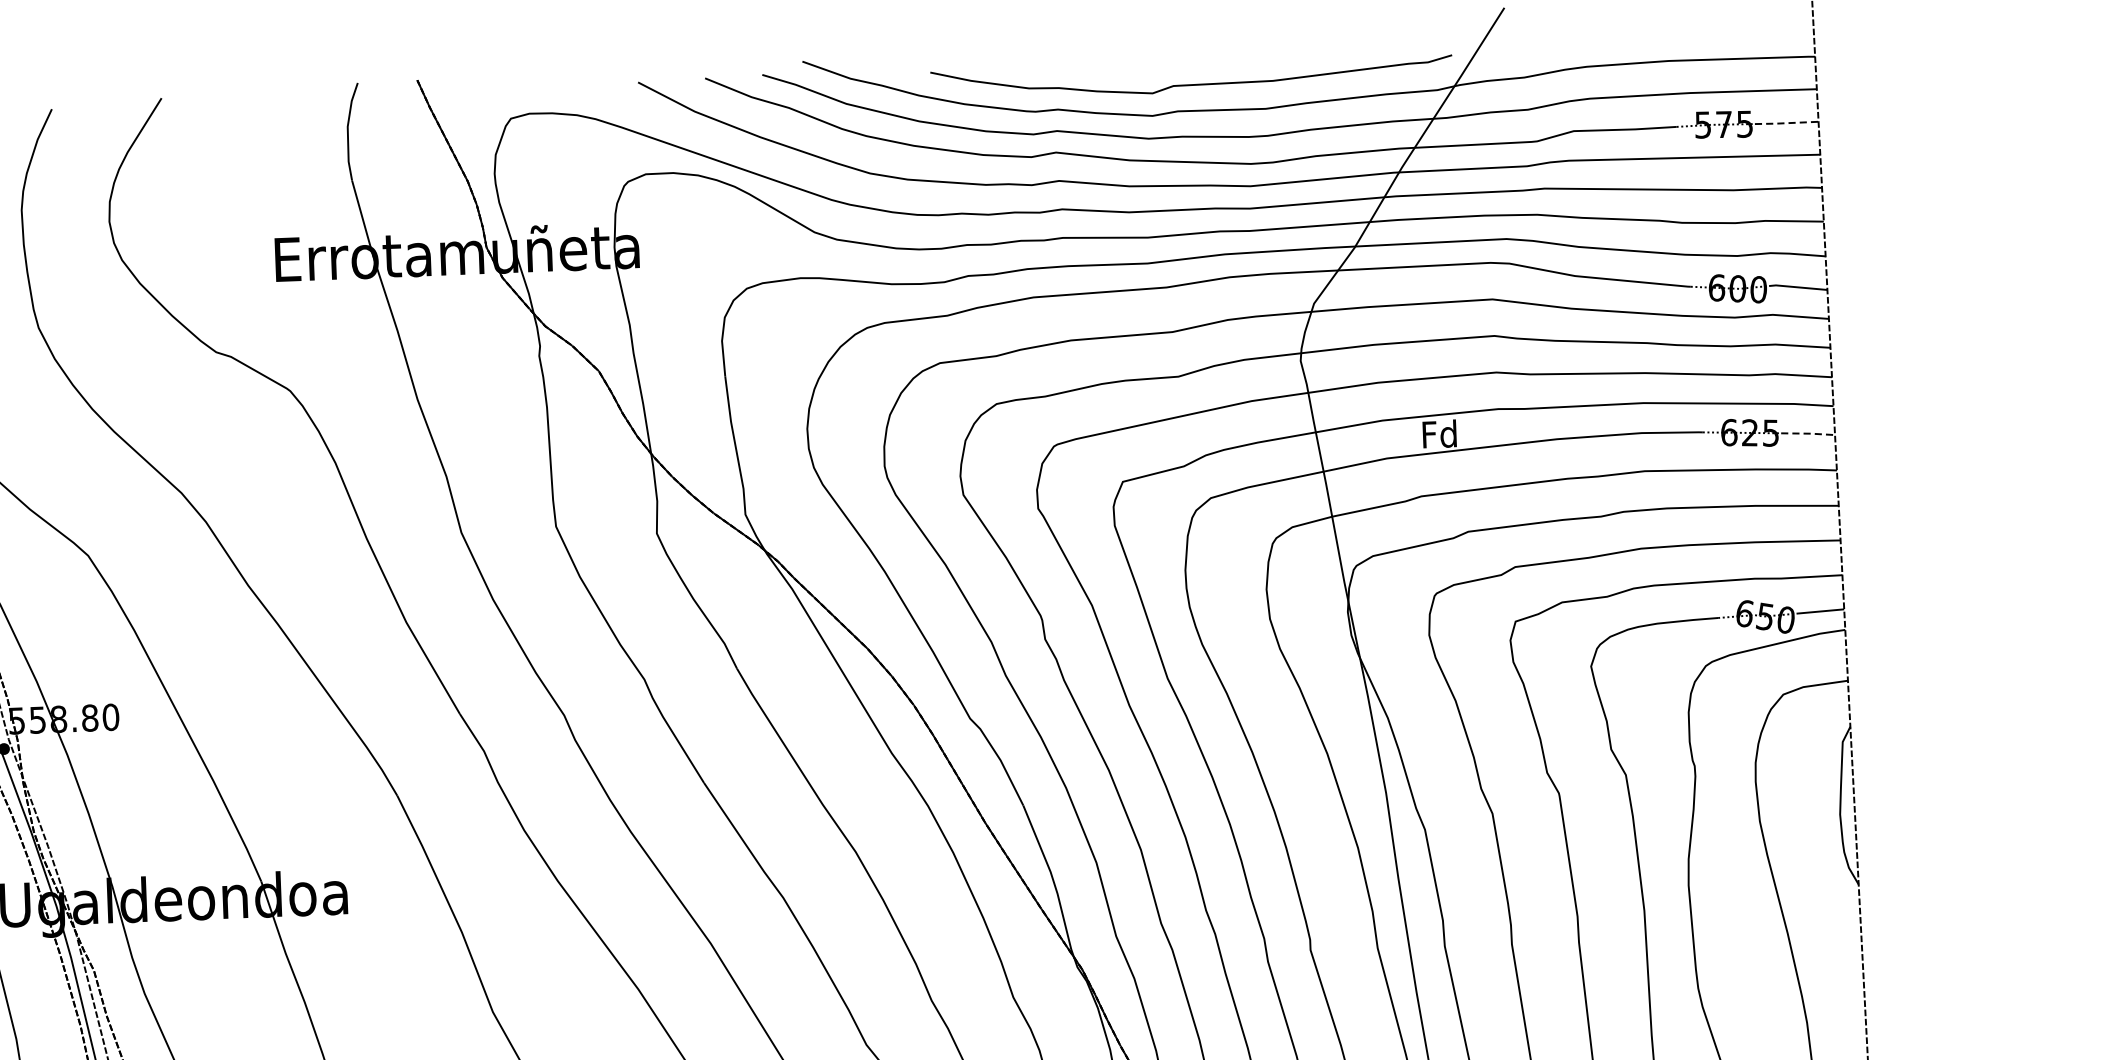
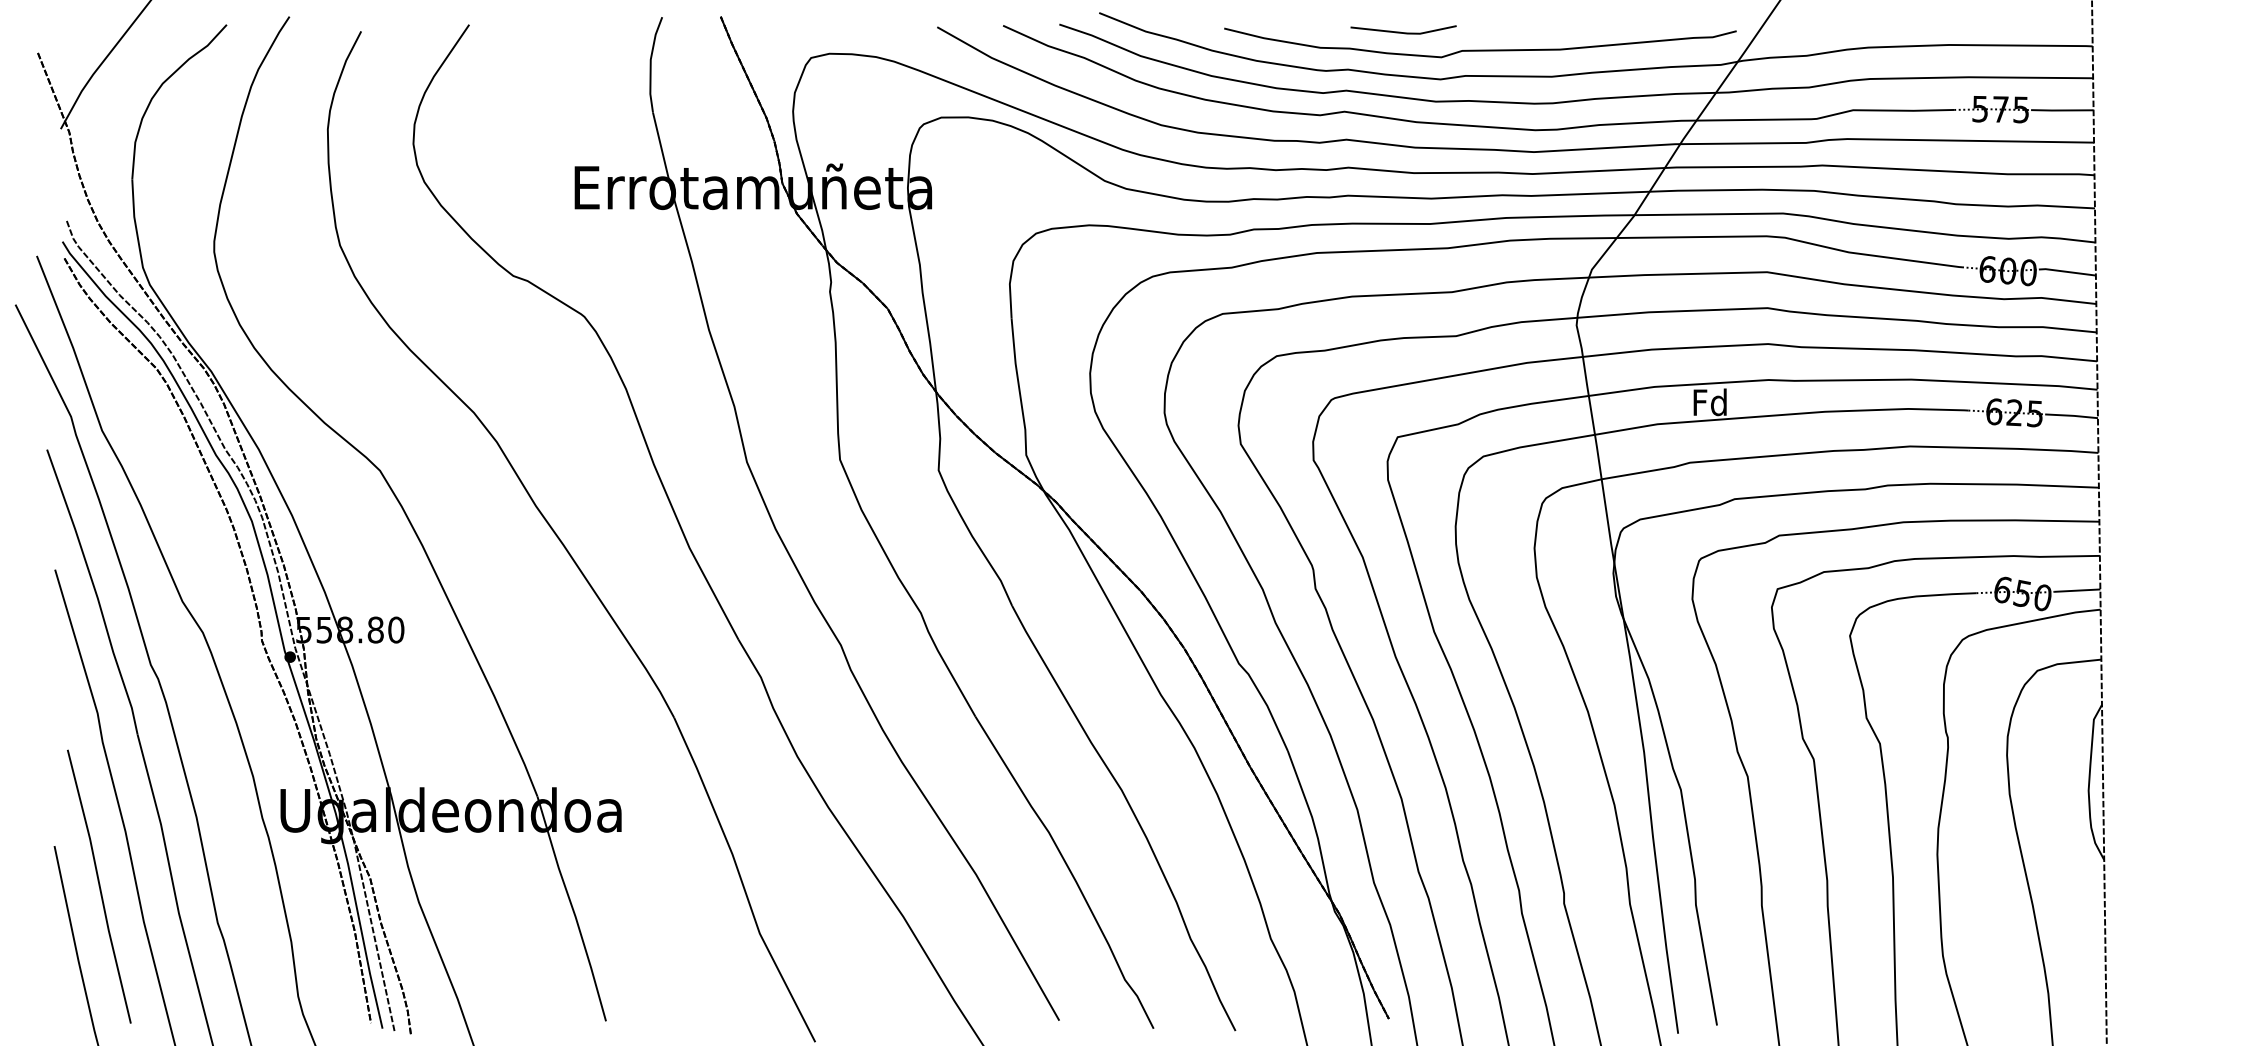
line: (1112, 69) -> (1403, 32), added
line: (1785, 123) -> (2061, 110), dashed -> solid
line: (1809, 433) -> (2072, 415), dashed -> solid

